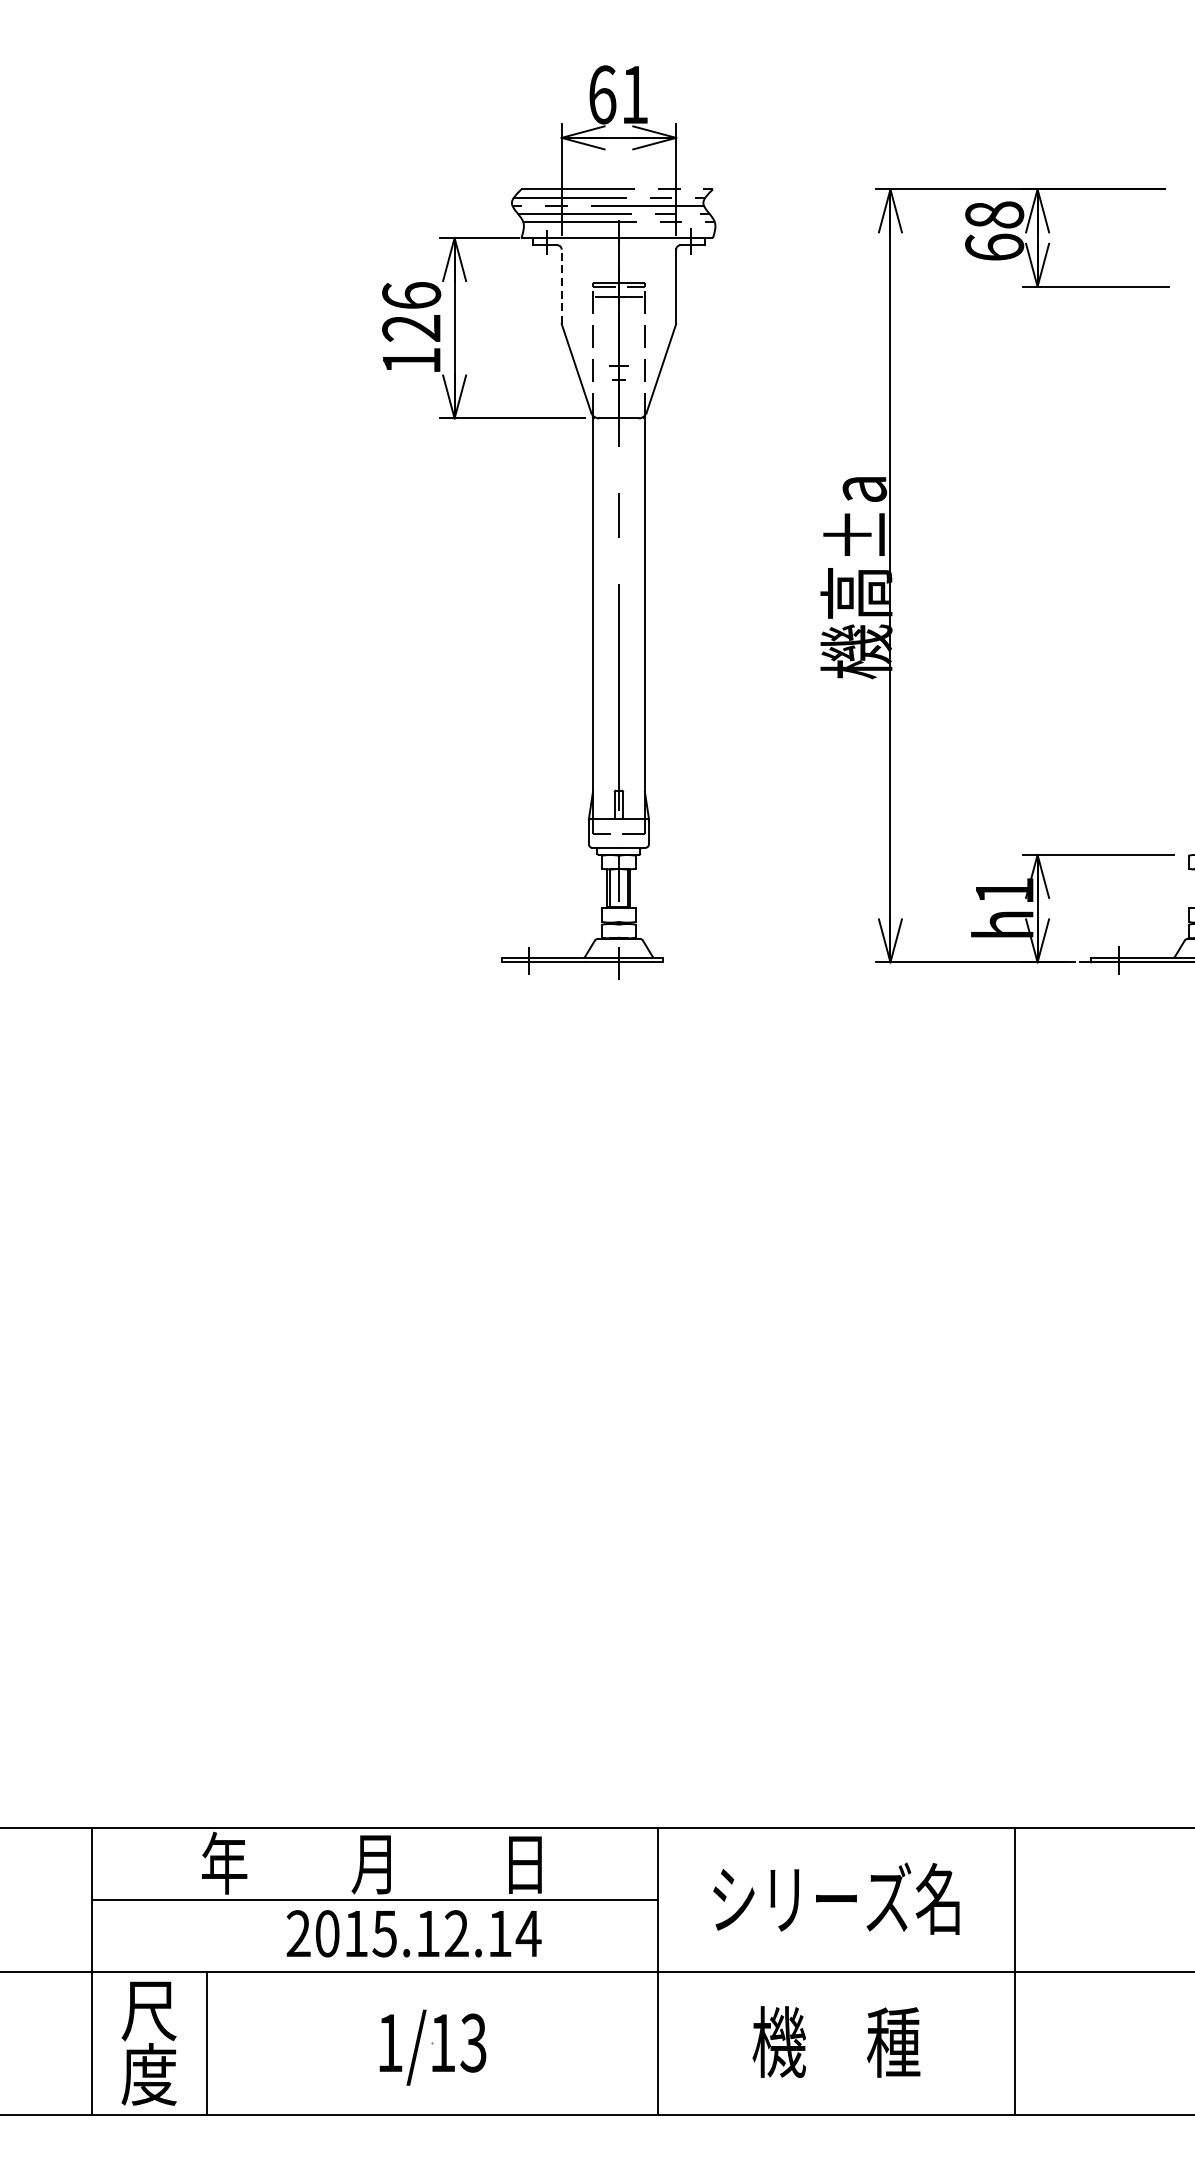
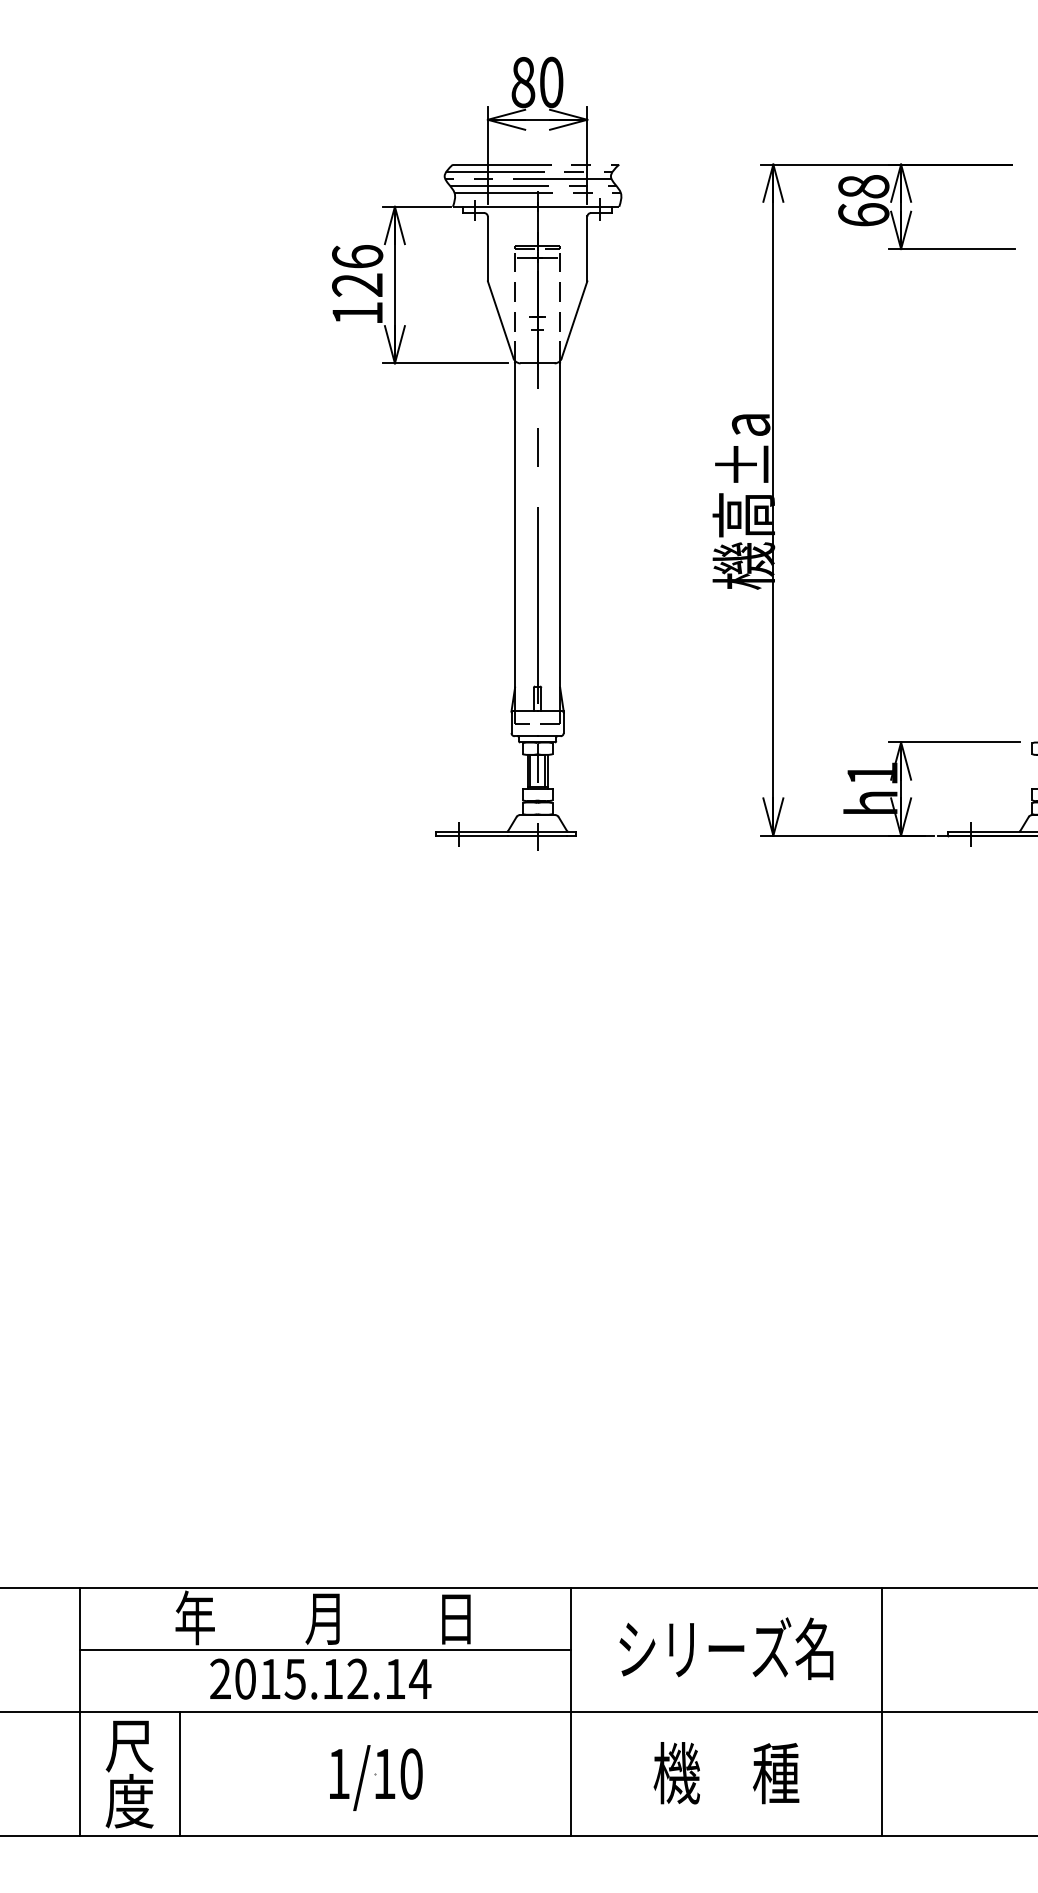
text: (618, 94) -> (537, 82), 61 -> 80
line: (561, 286) -> (487, 248), dashed -> solid
text: (413, 1933) -> (320, 1678), moved
text: (473, 2042) -> (411, 1773), 1/13 -> 1/10

